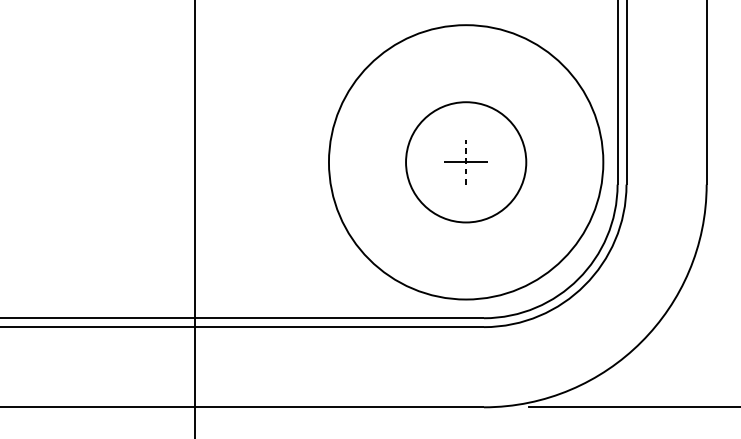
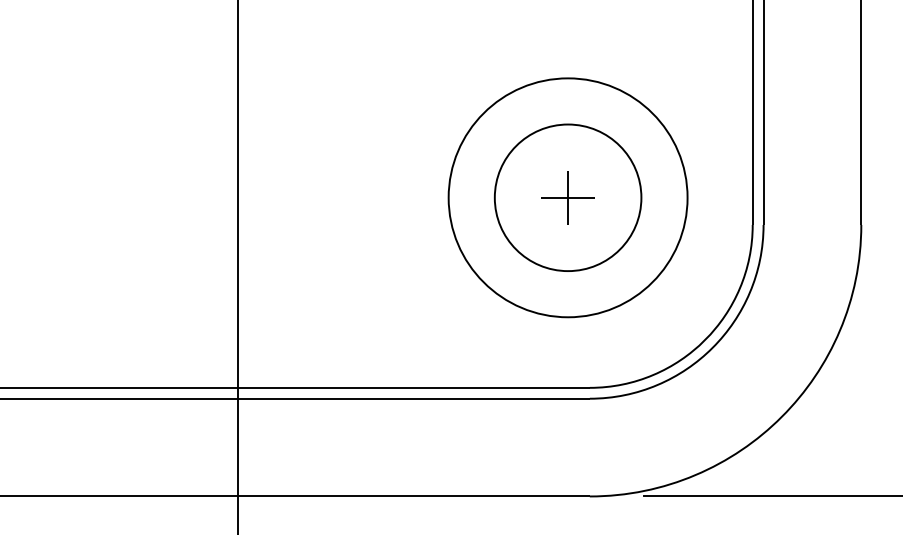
circle: (465, 162) -> (567, 197), size x0.71
line: (466, 162) -> (568, 197), dashed -> solid

